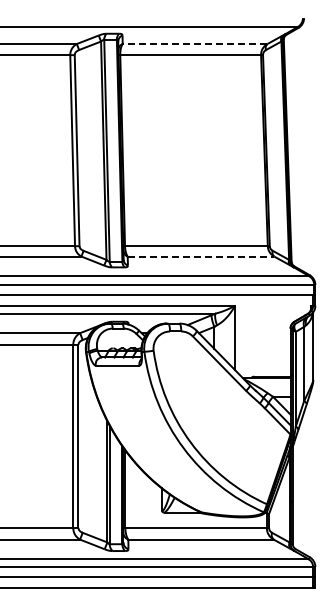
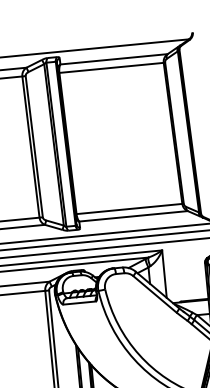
line: (194, 44) -> (113, 59), dashed -> solid
line: (201, 256) -> (133, 216), dashed -> solid

